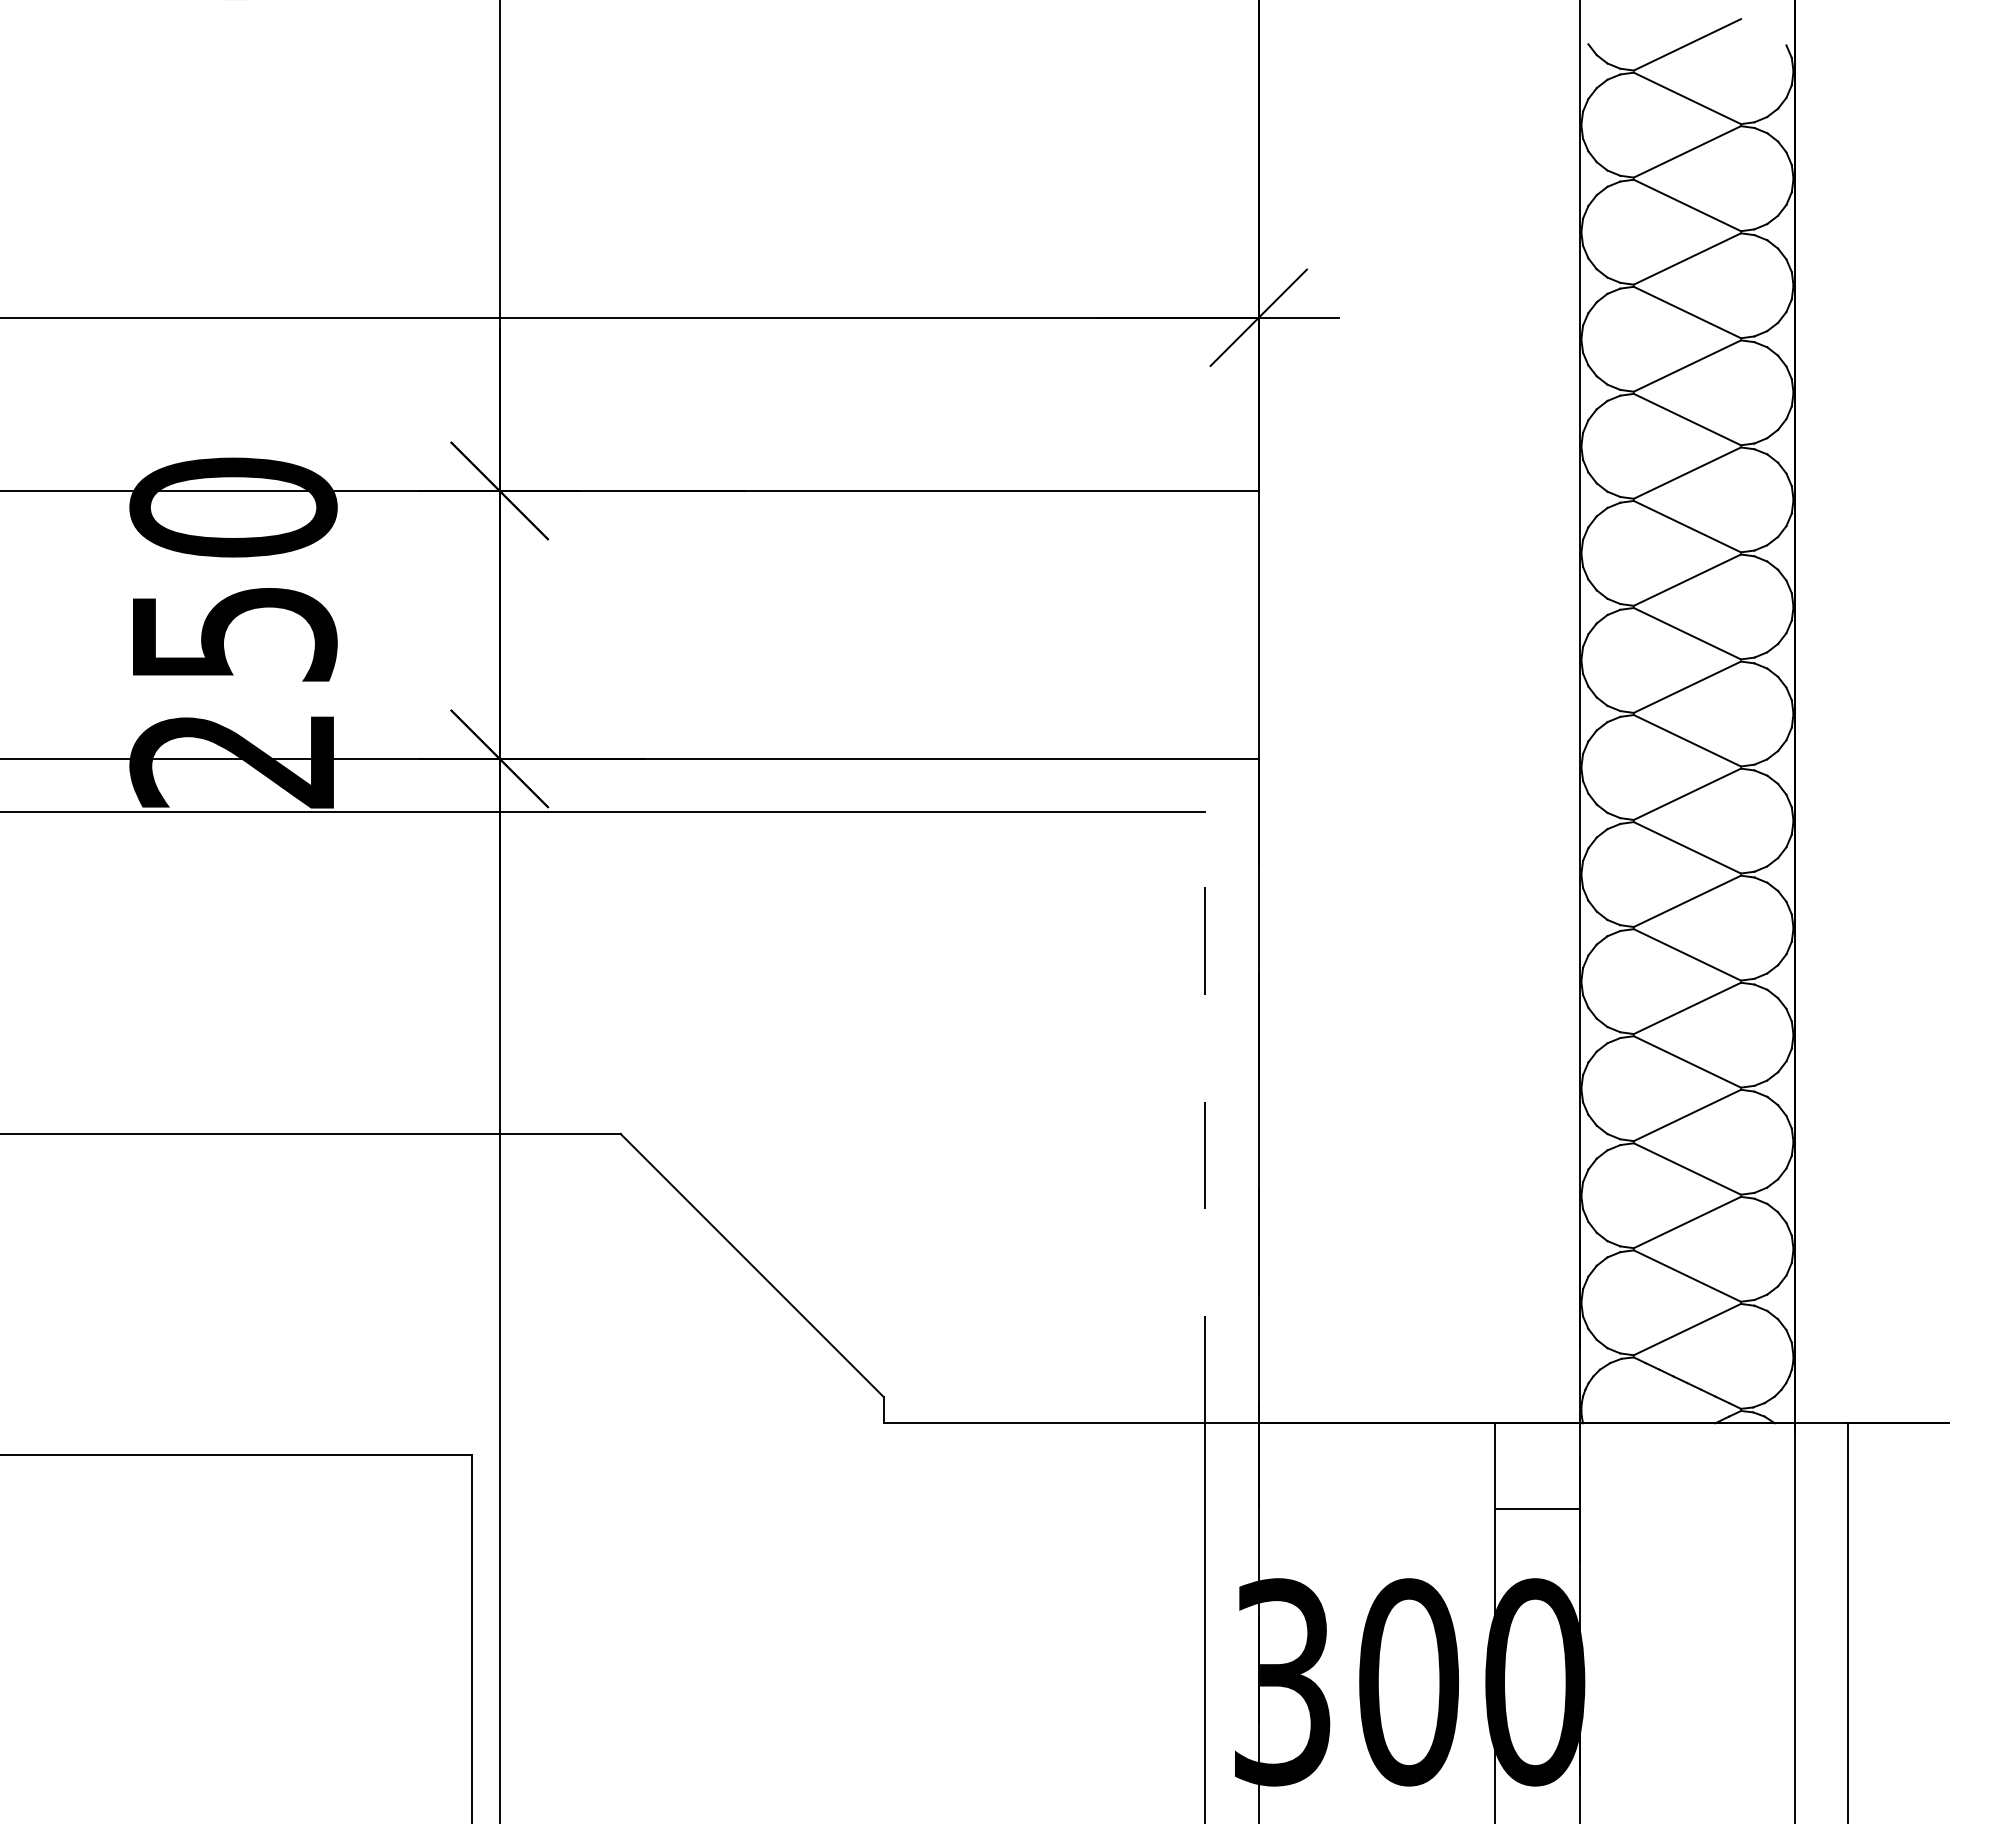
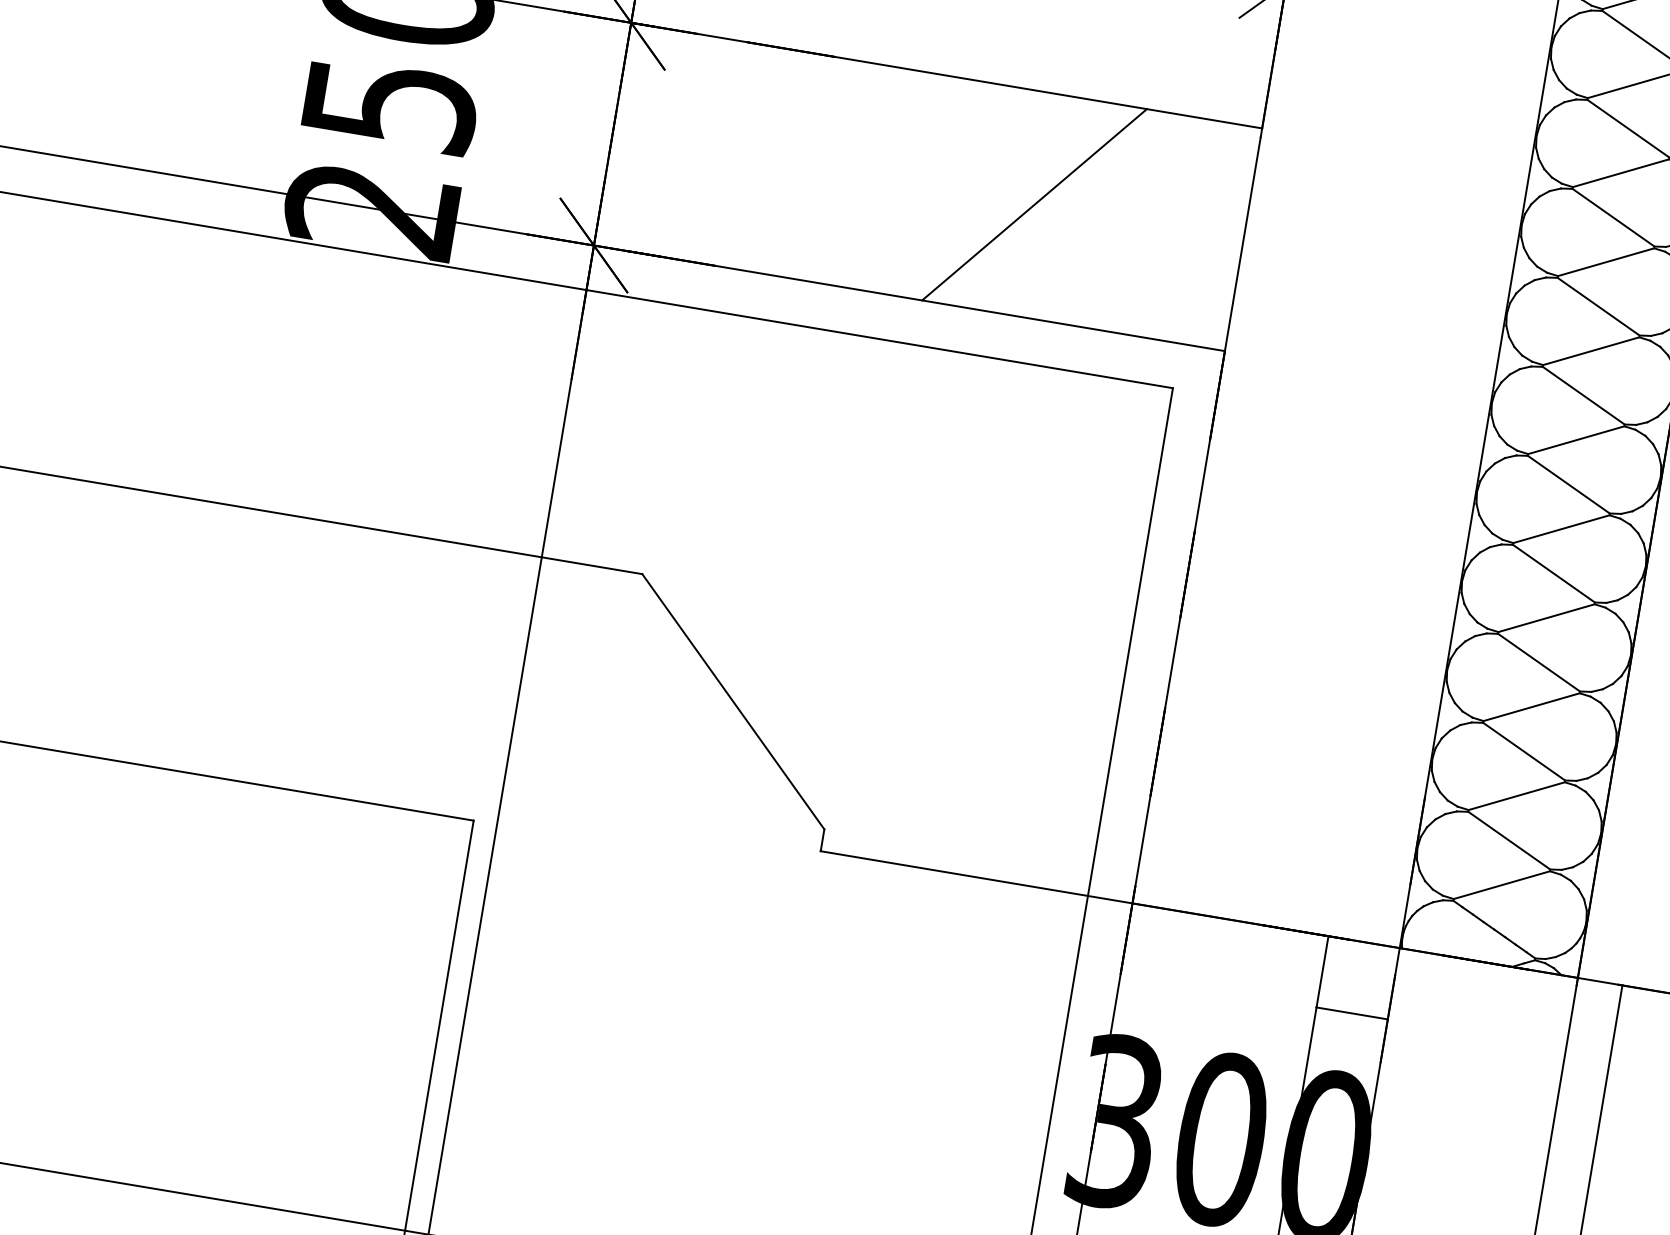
line: (1007, 624) -> (1034, 204), added
line: (1205, 1117) -> (1130, 641), dashed -> solid

